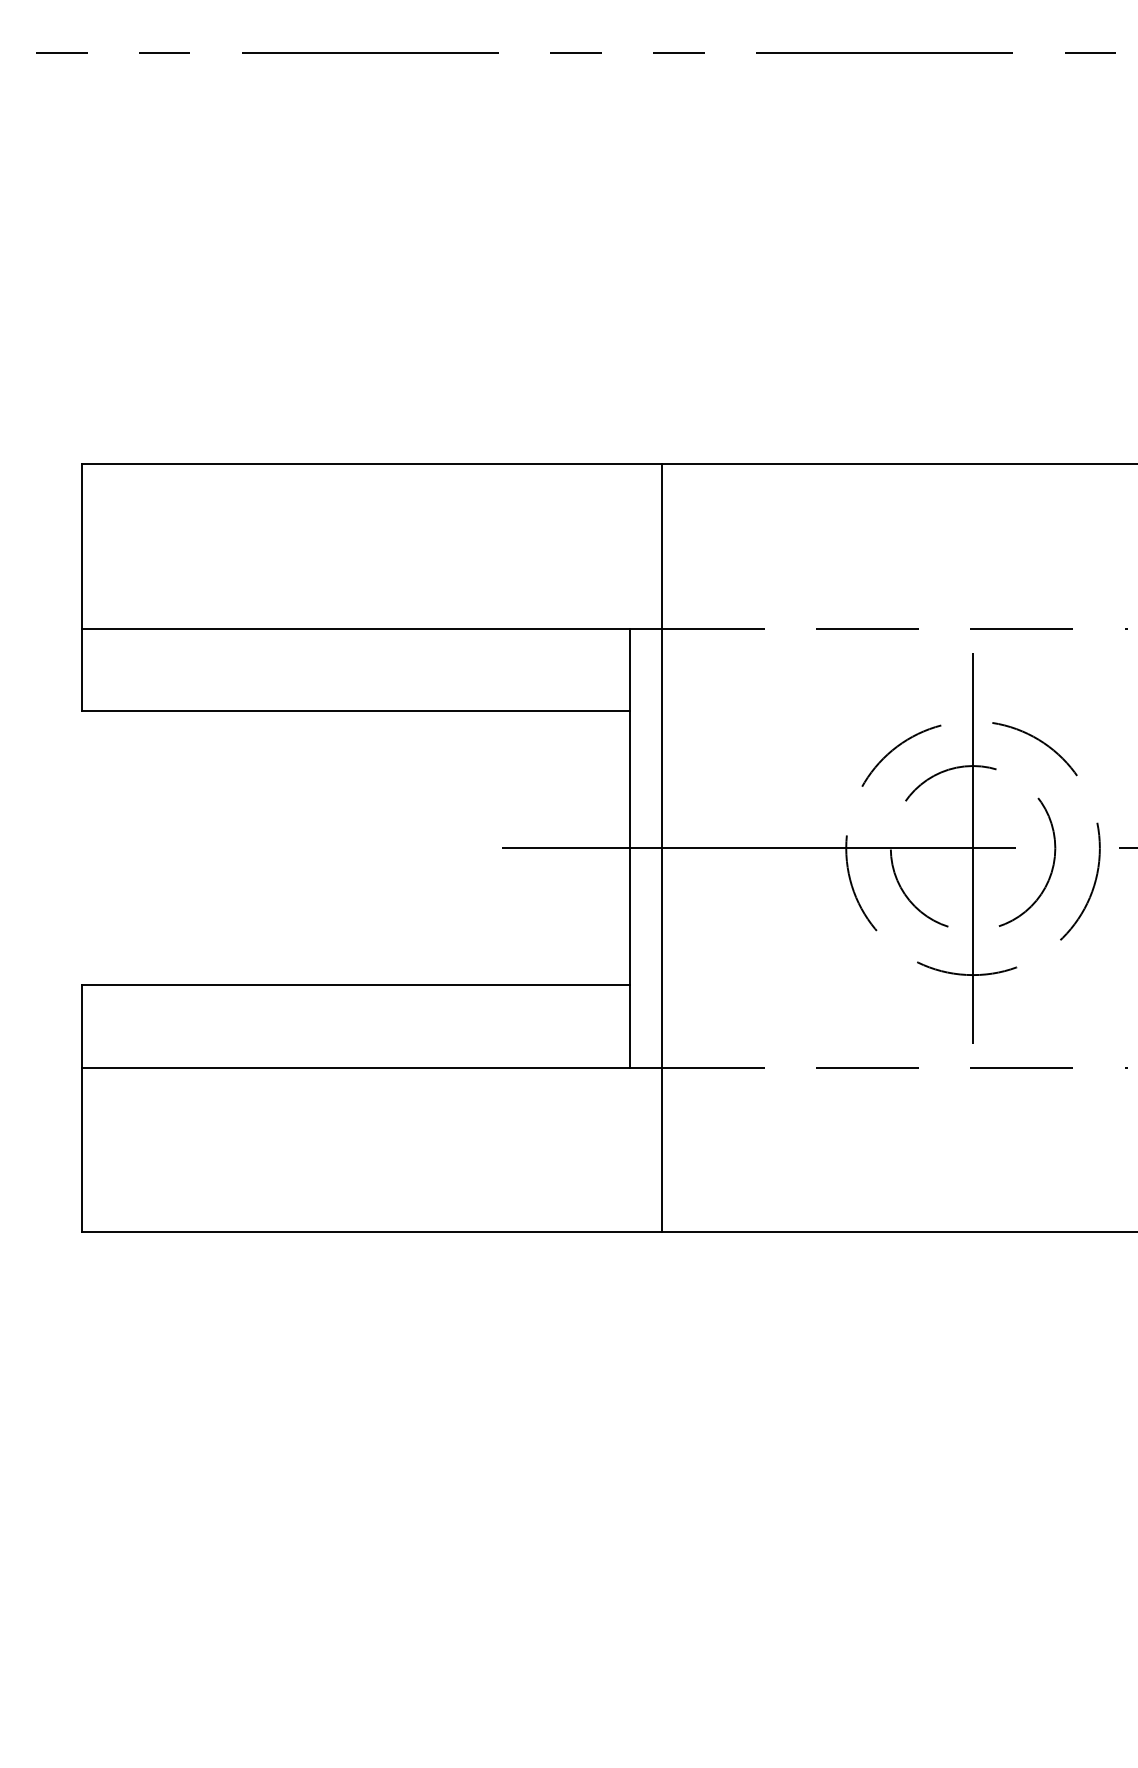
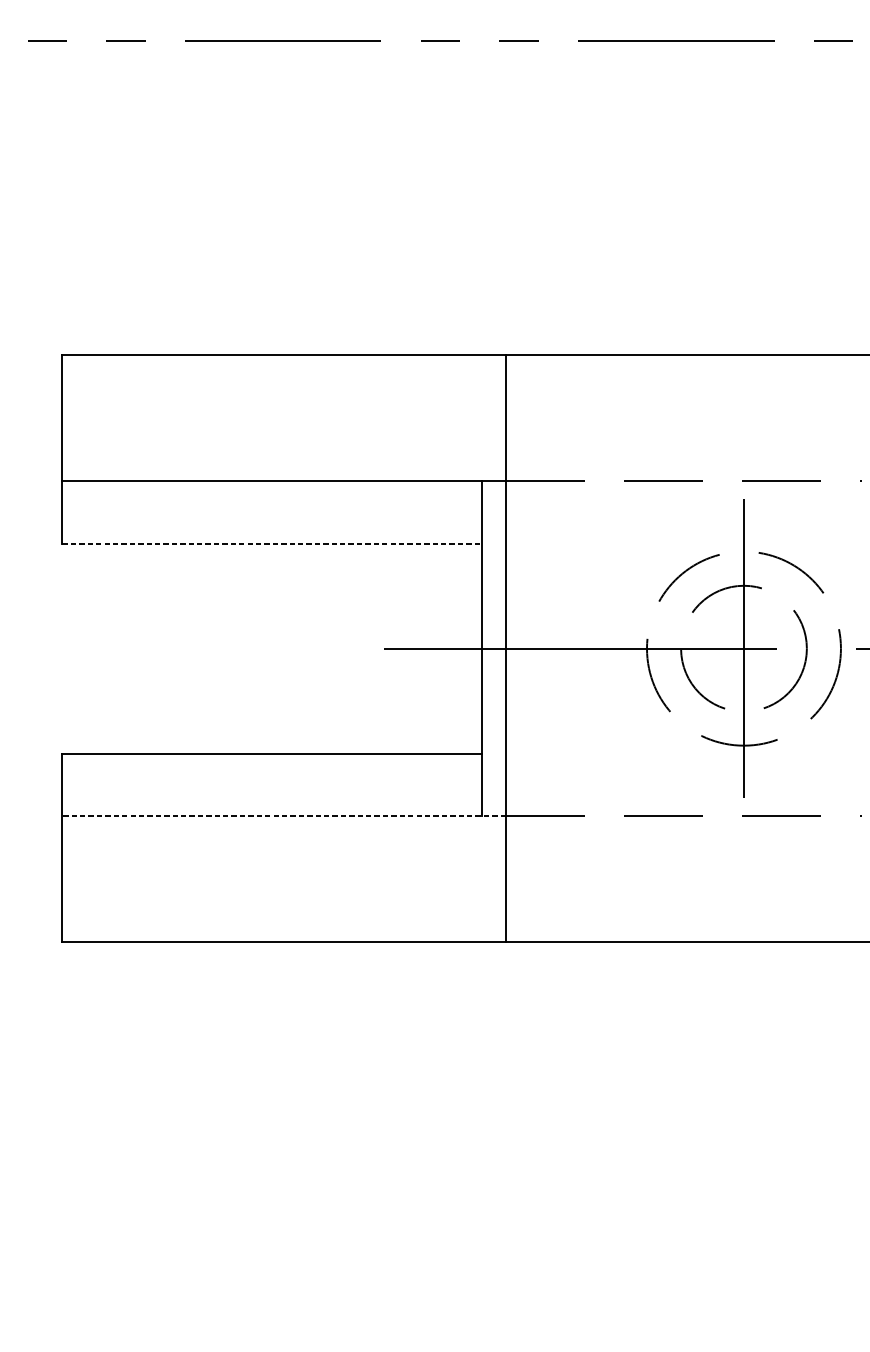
line: (356, 711) -> (272, 544), solid -> dashed
line: (371, 1067) -> (283, 816), solid -> dashed

